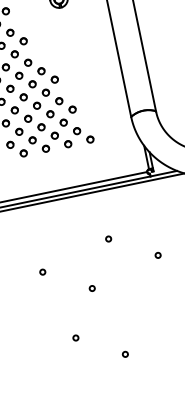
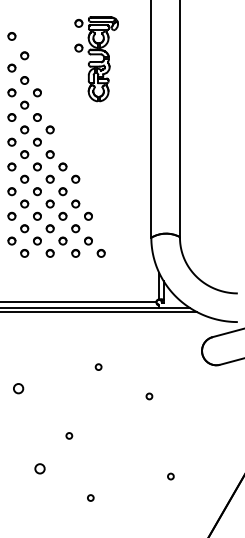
circle: (42, 272) -> (18, 388), size x1.6
circle: (92, 288) -> (69, 435), moved
circle: (75, 337) -> (39, 468), size x1.6

